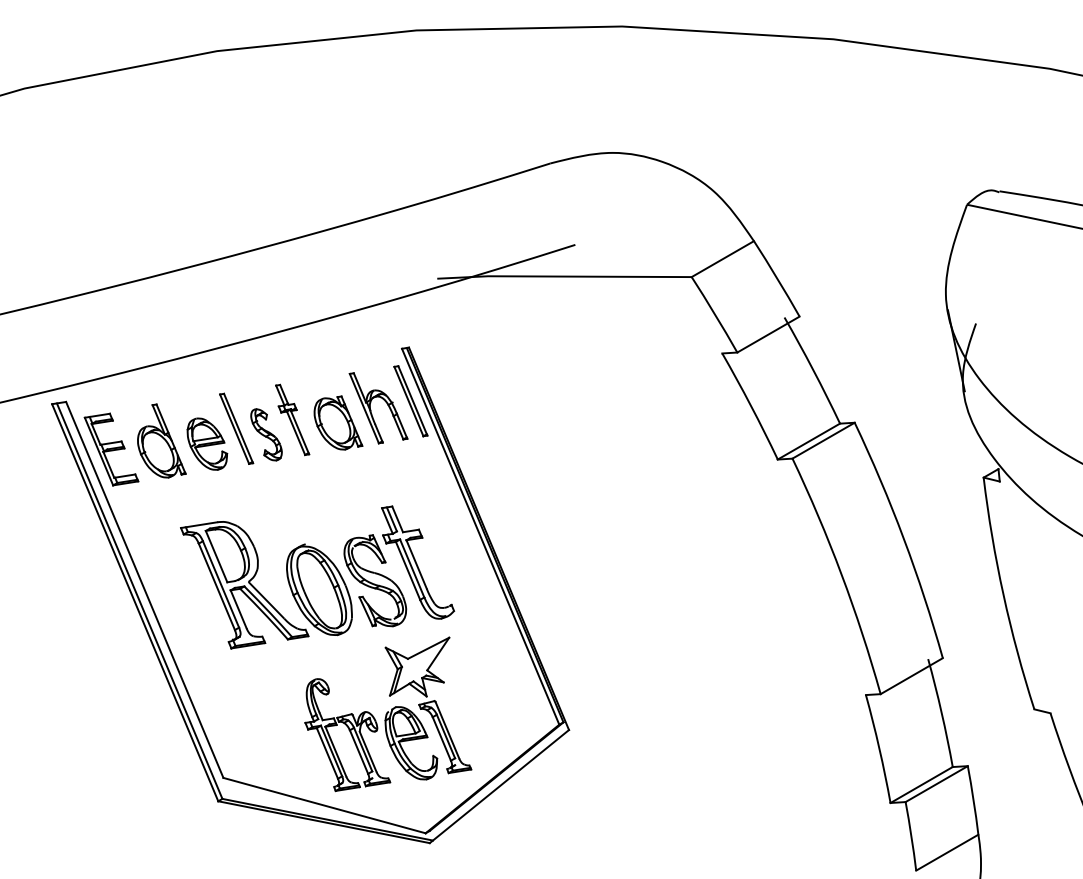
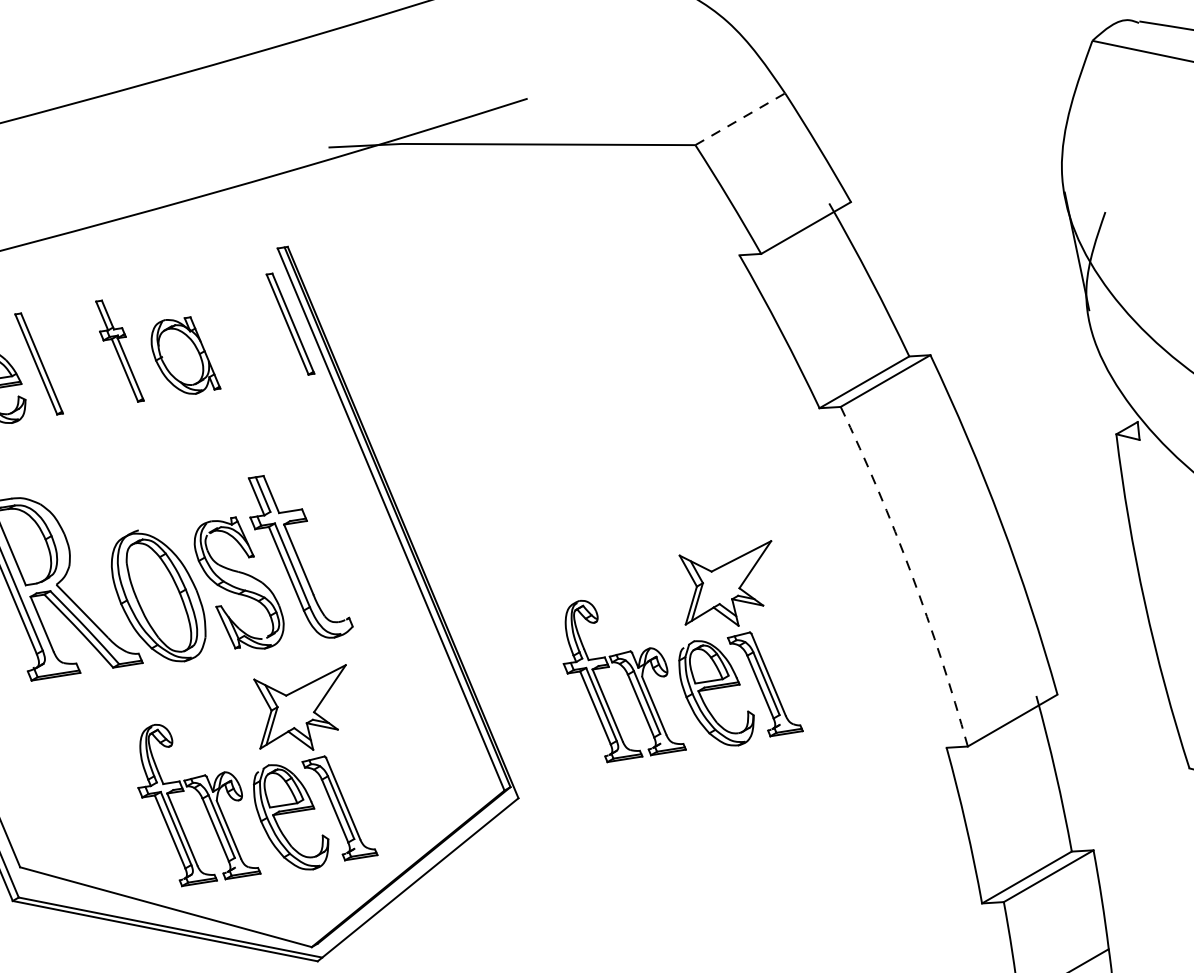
line: (722, 259) -> (739, 119), solid -> dashed
part: (371, 409) -> (233, 336), removed
part: (266, 434) -> (82, 372), removed
arc: (841, 574) -> (911, 573), solid -> dashed
part: (683, 628) -> (683, 651), added

